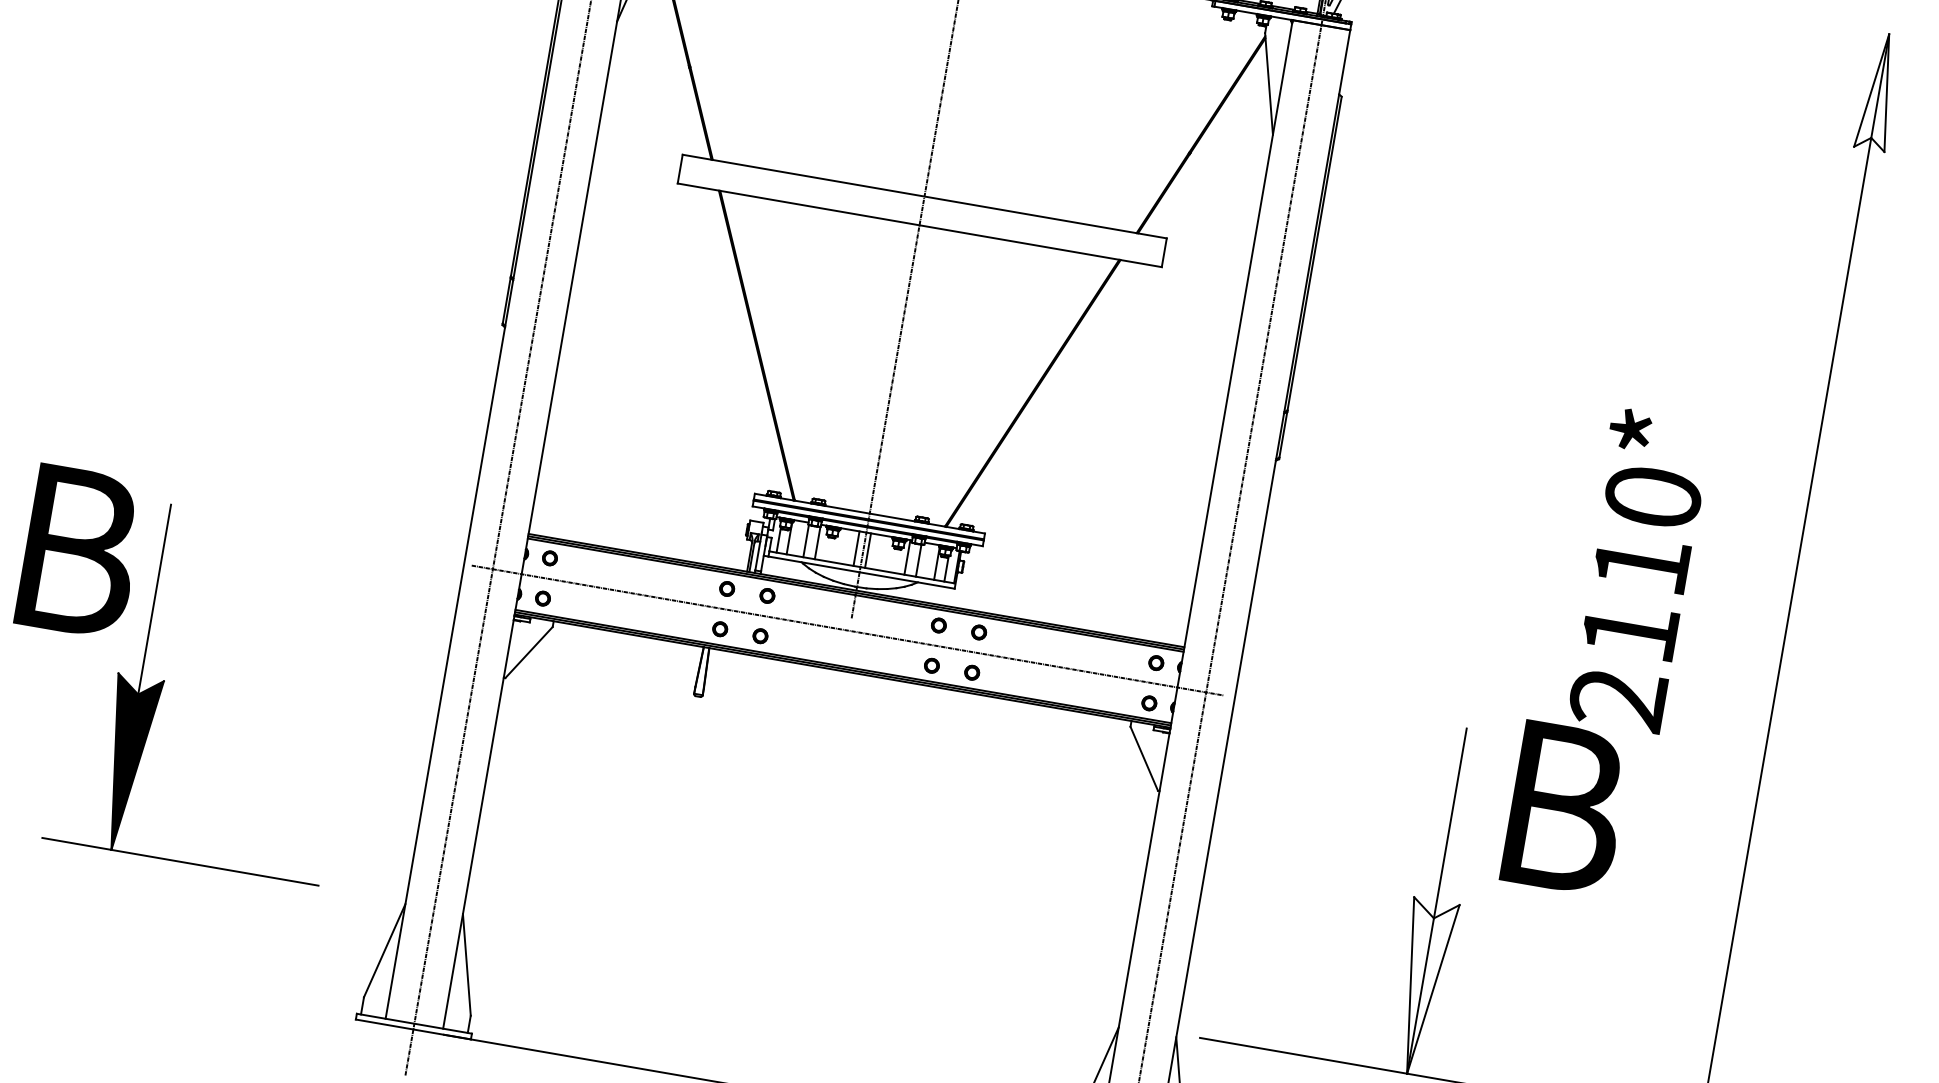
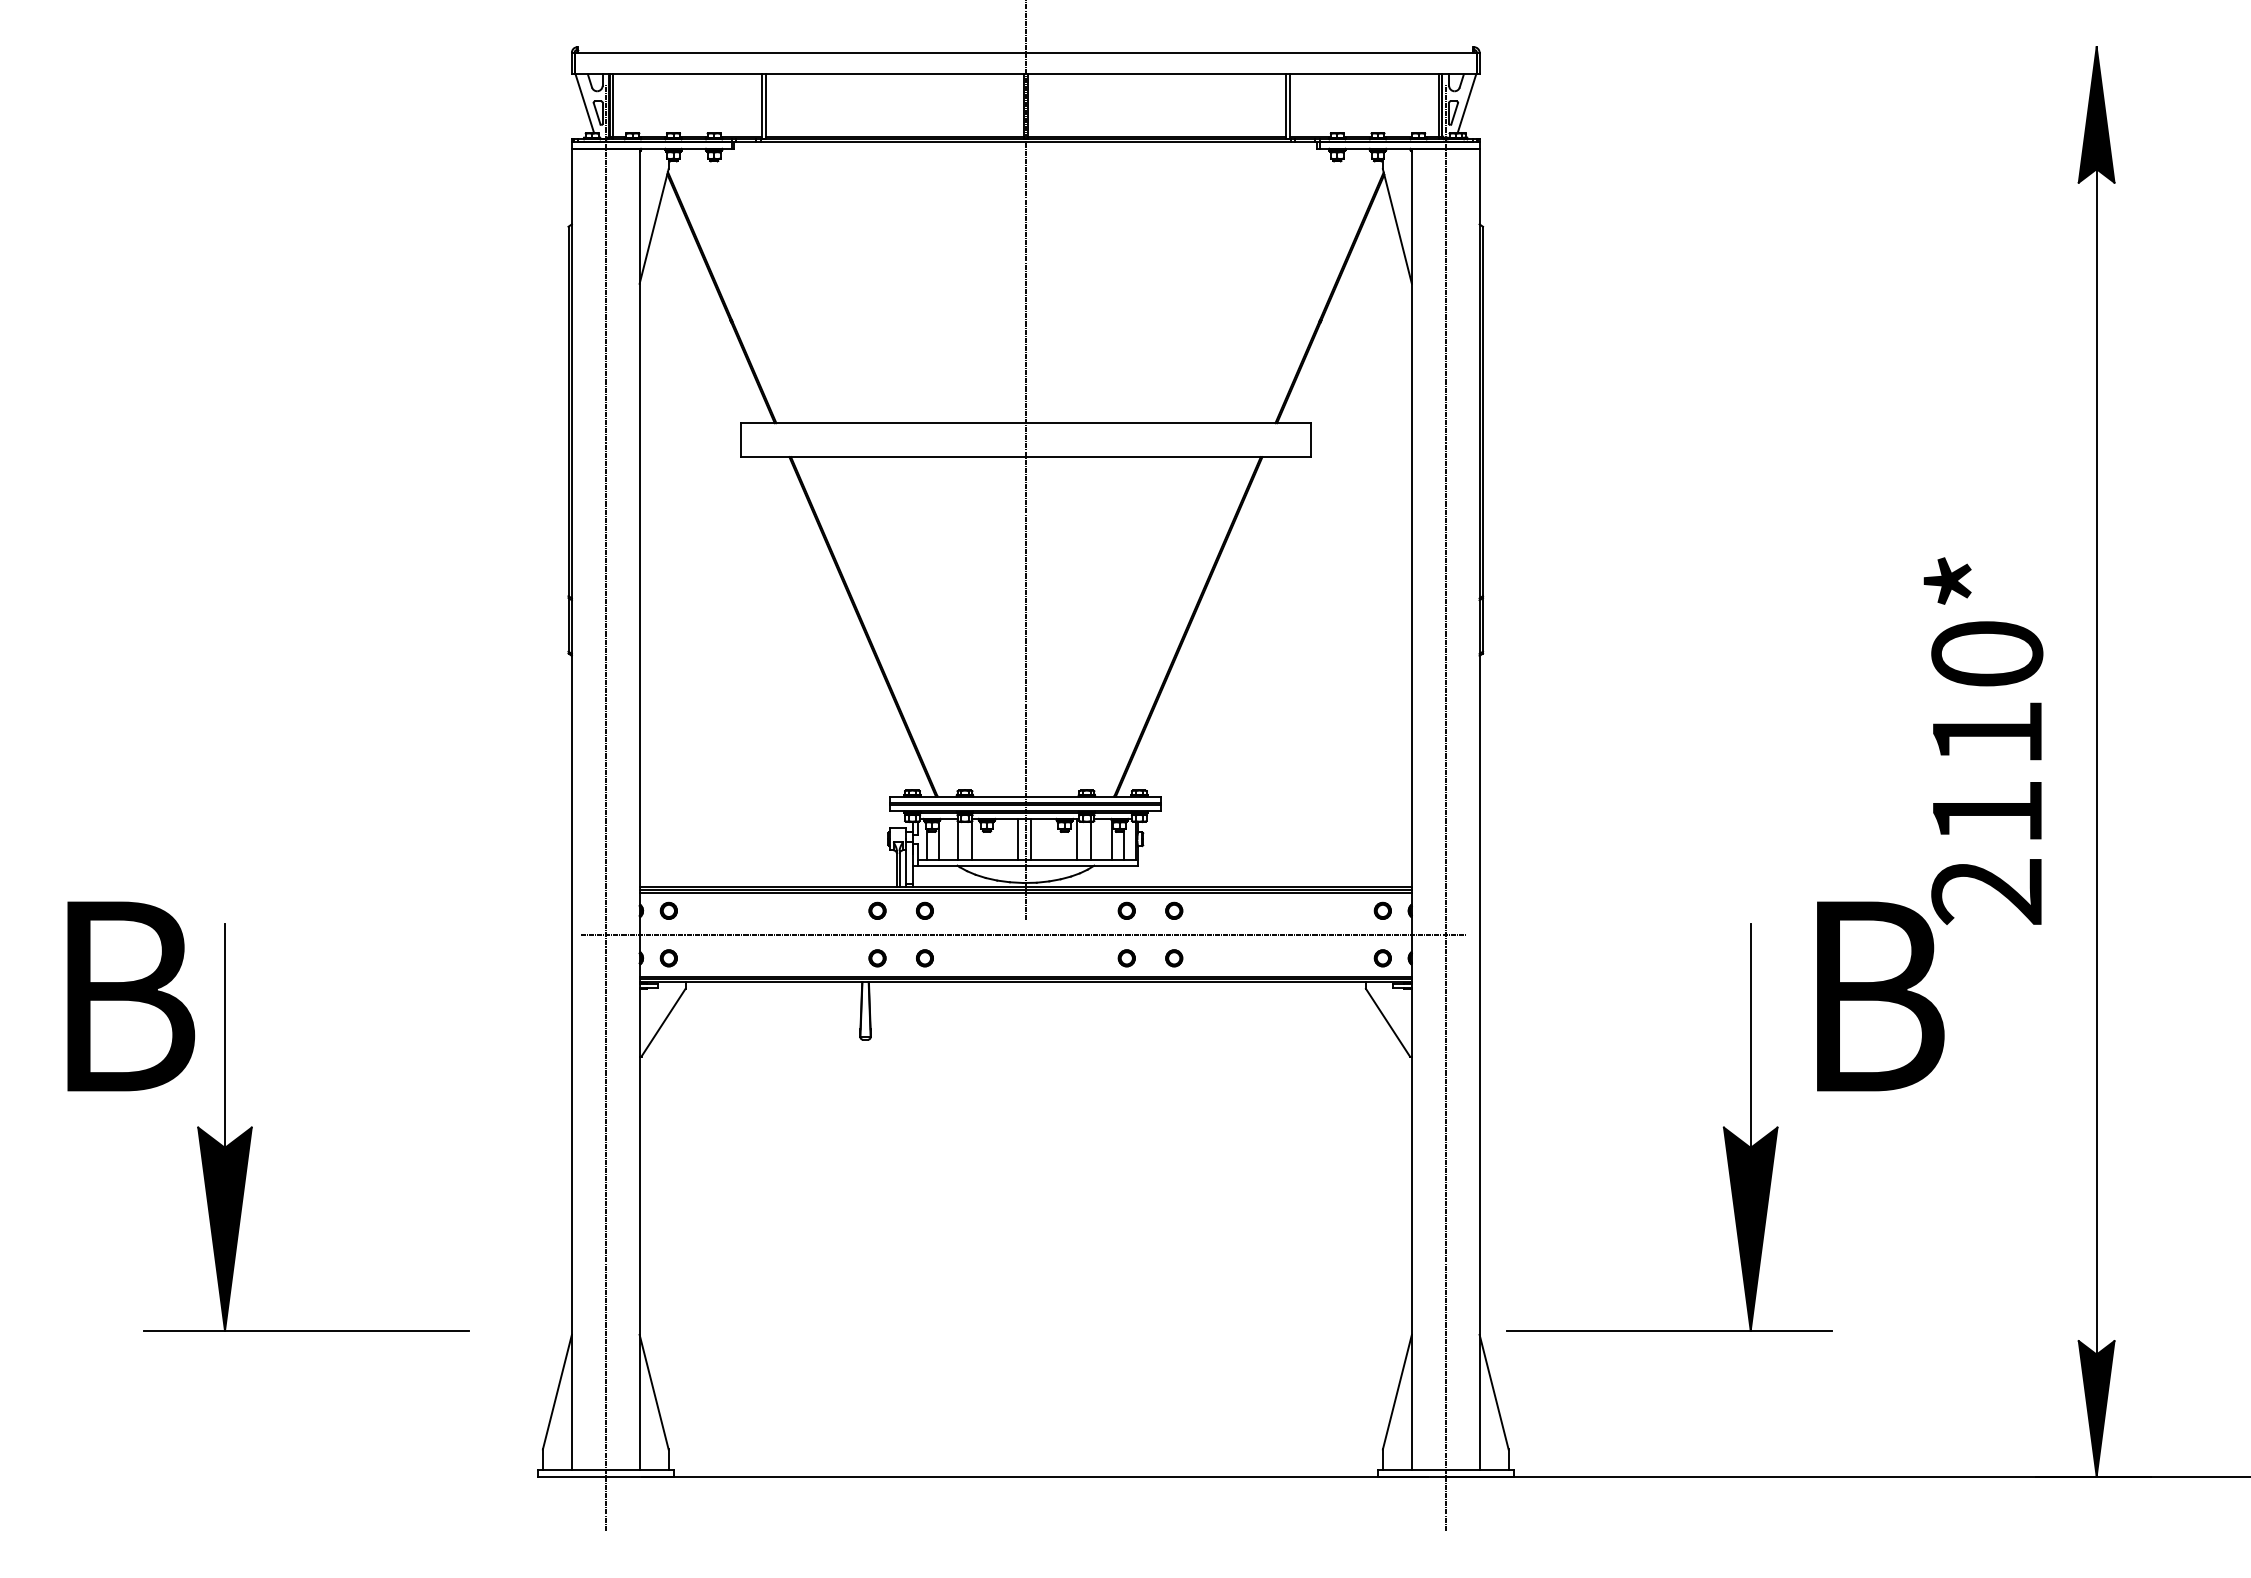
fill: (1879, 91) -> (2096, 114), added
text: (1637, 570) -> (1983, 740), moved
fill: (1421, 986) -> (1750, 1228), added

